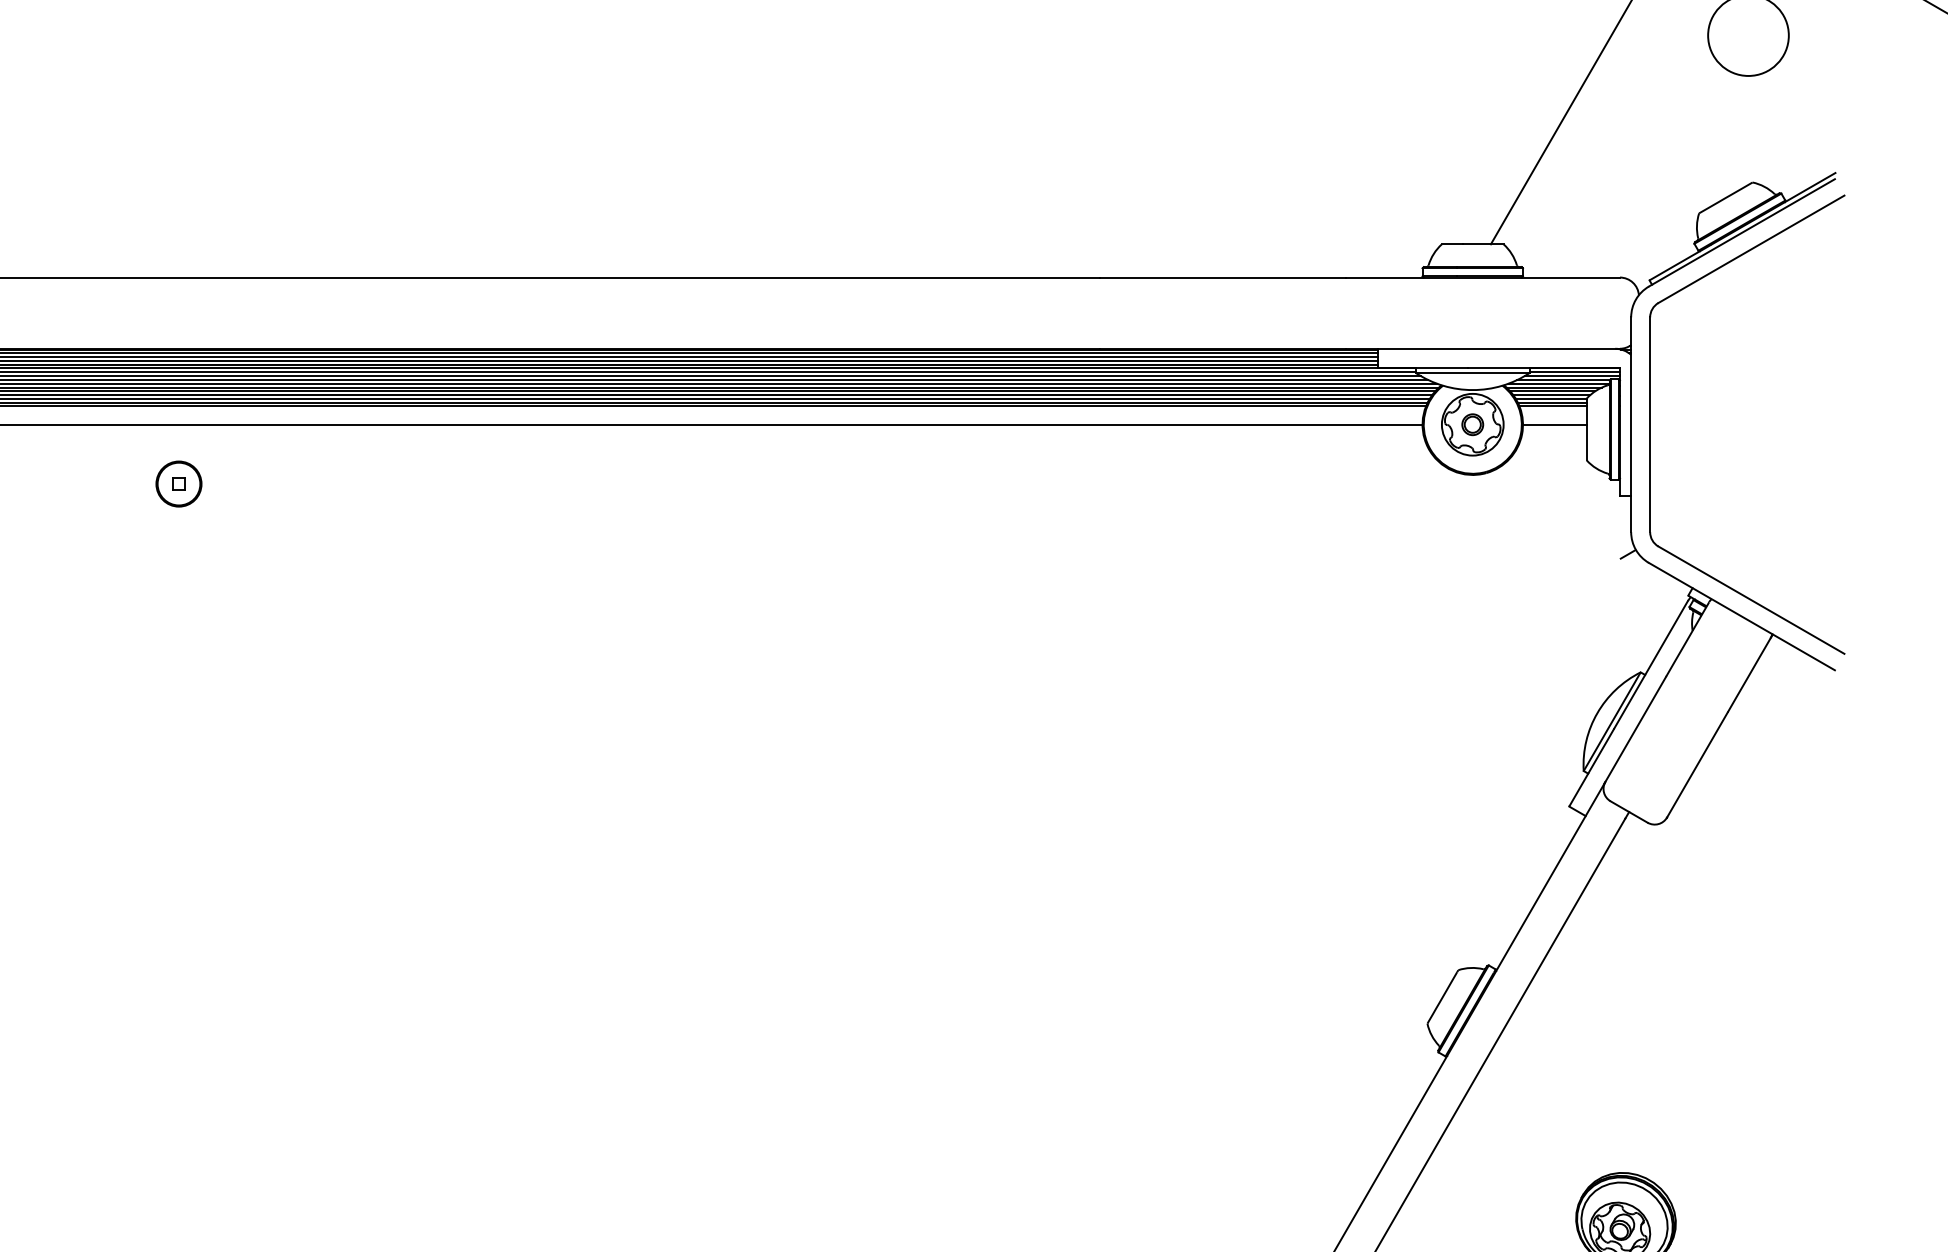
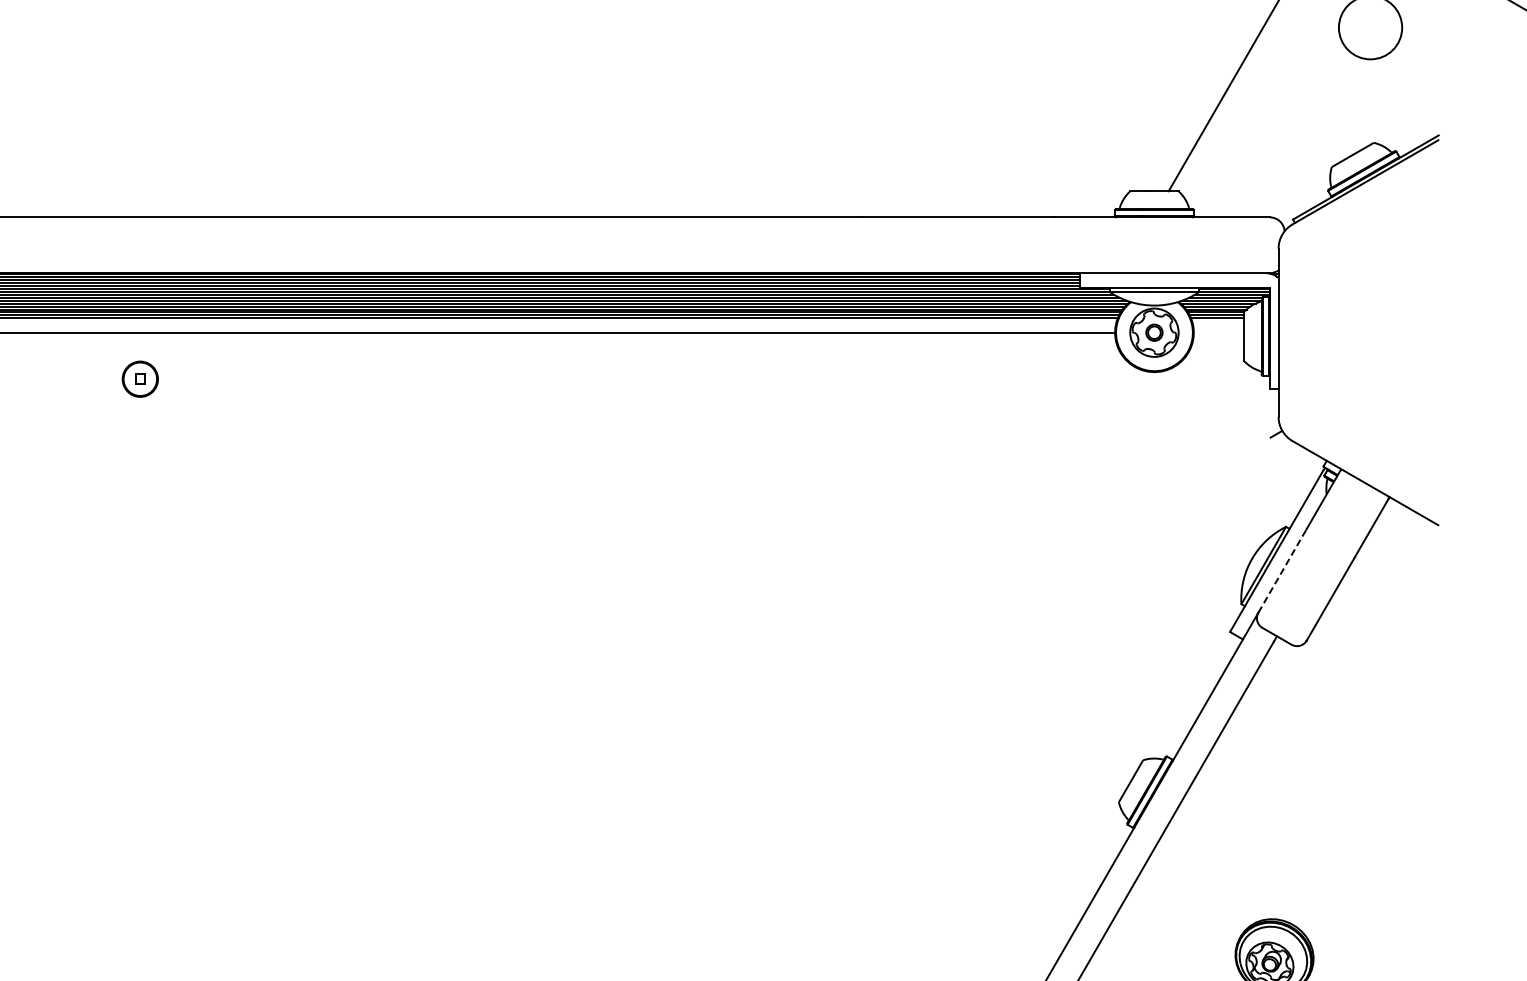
line: (1554, 424) -> (1218, 332), removed
part: (1650, 424) -> (1293, 332), removed
line: (1636, 729) -> (1282, 571), solid -> dashed

